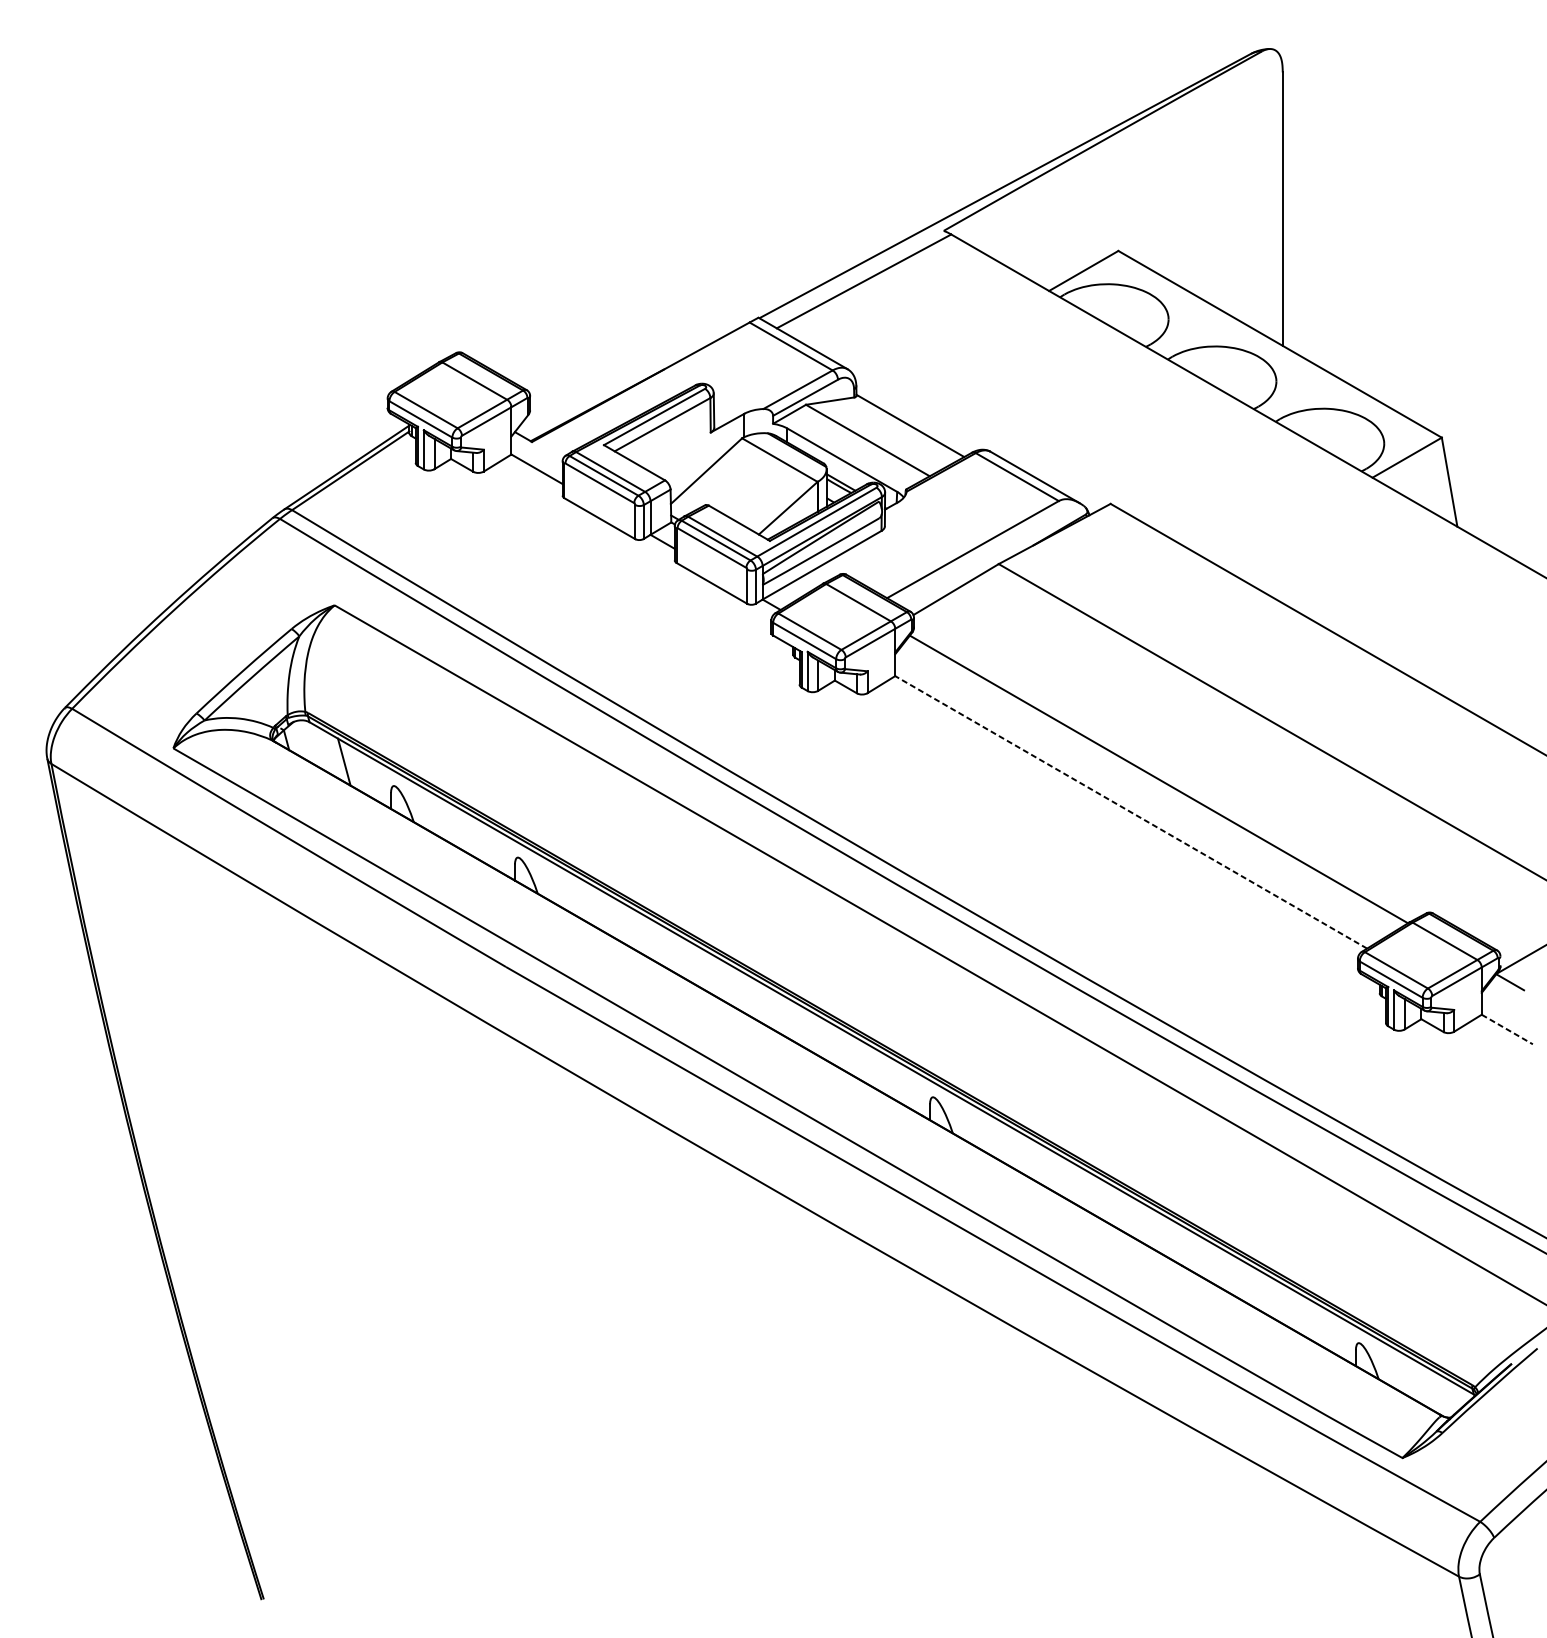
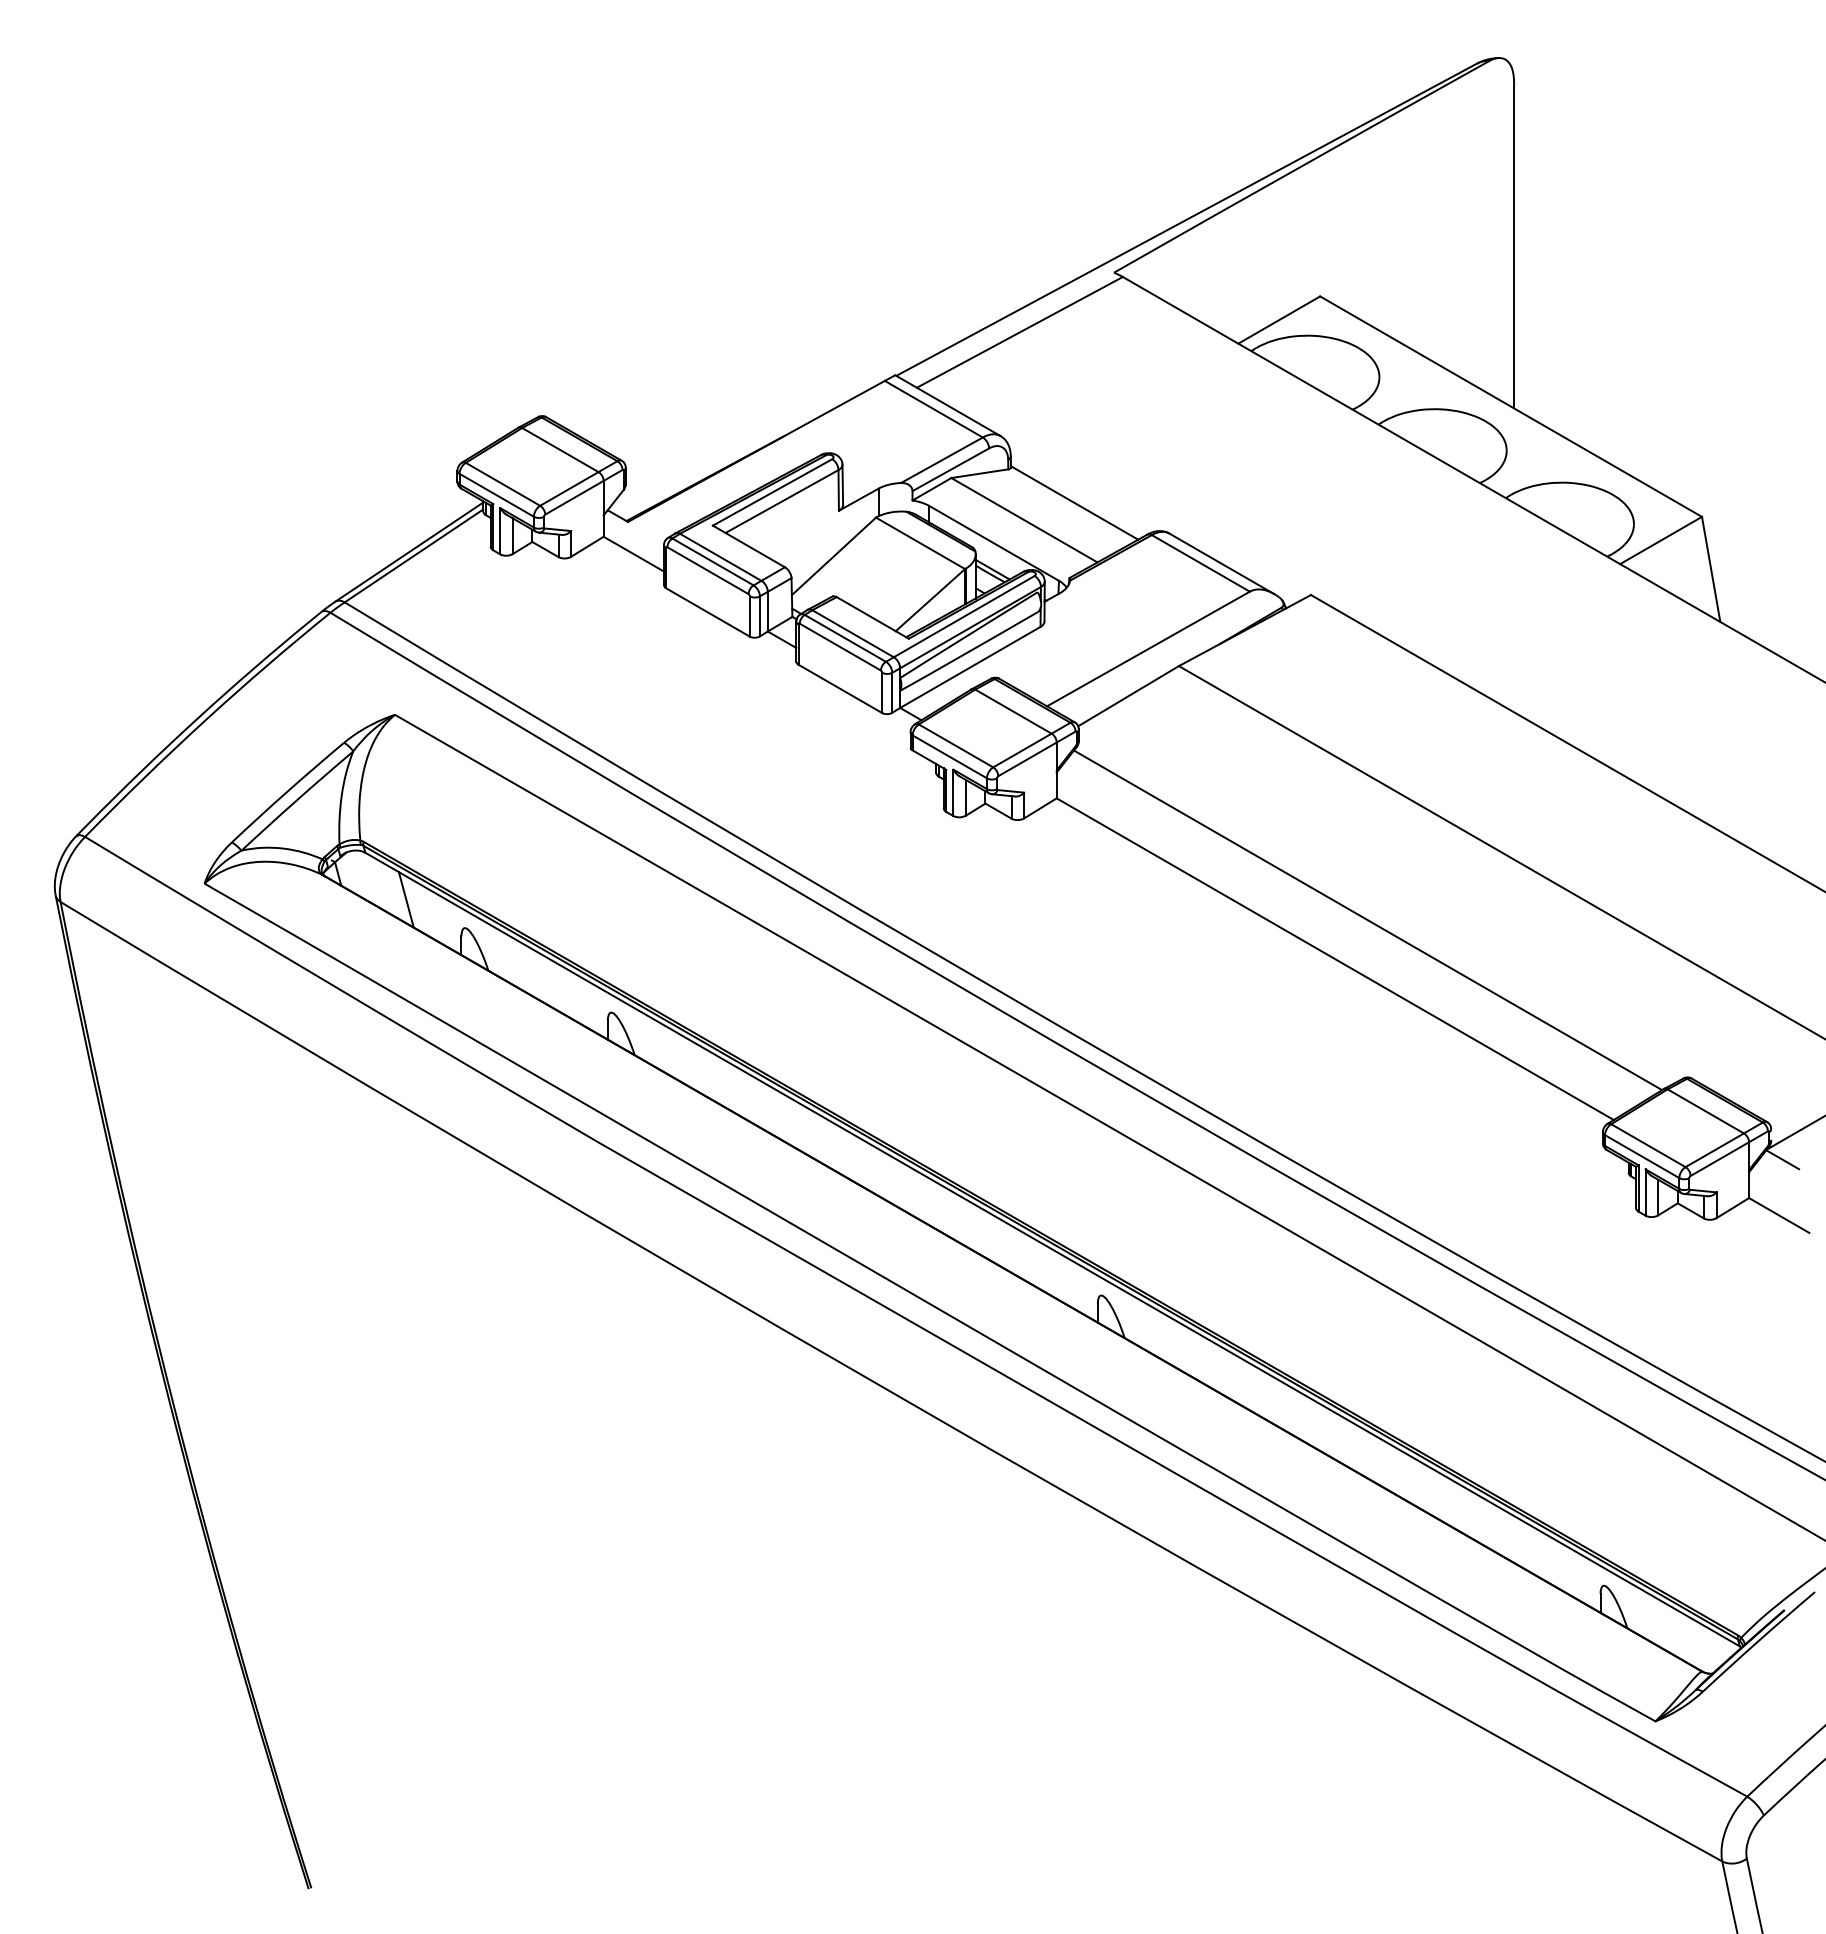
line: (1131, 812) -> (1335, 959), dashed -> solid
line: (1507, 1029) -> (1779, 1215), dashed -> solid

